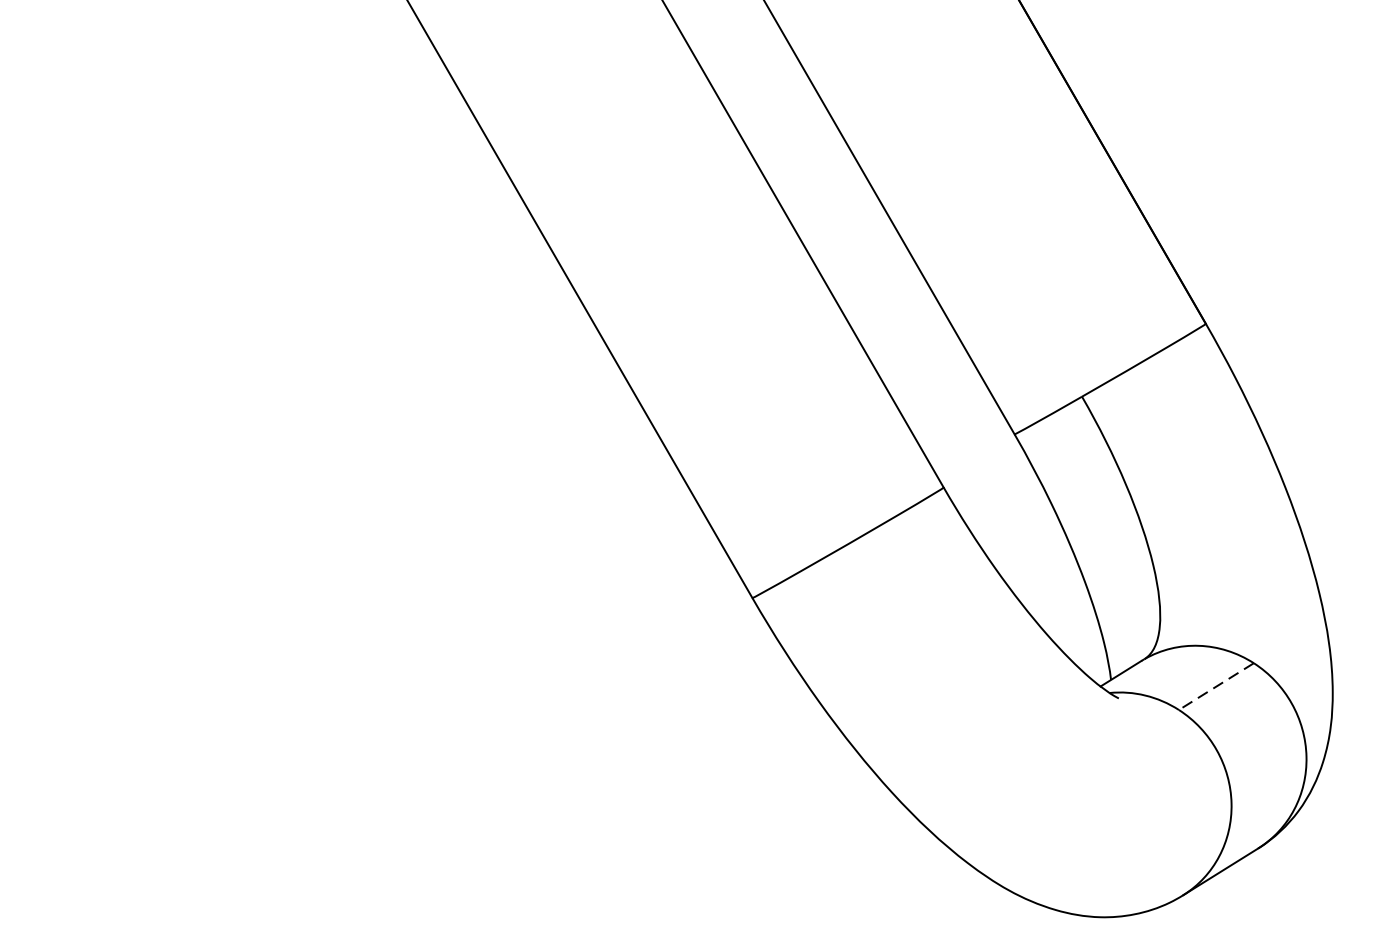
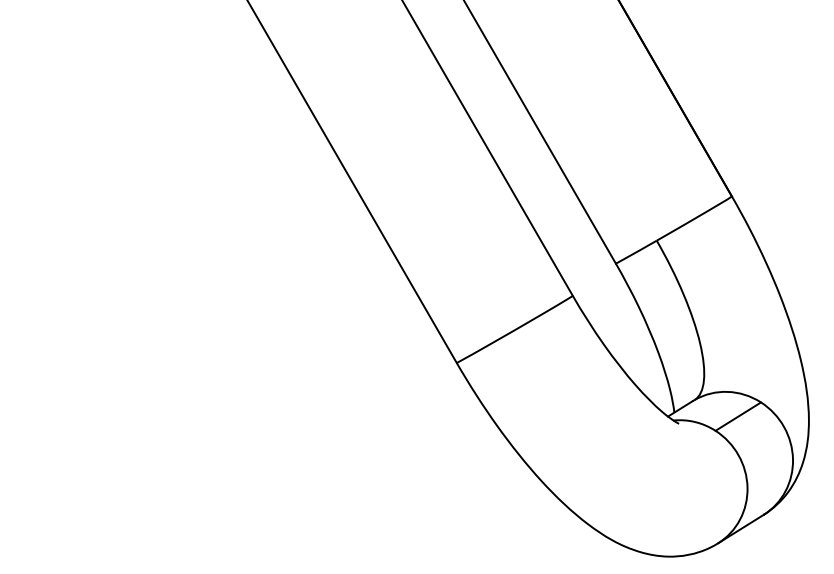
line: (1216, 686) -> (738, 416), dashed -> solid

